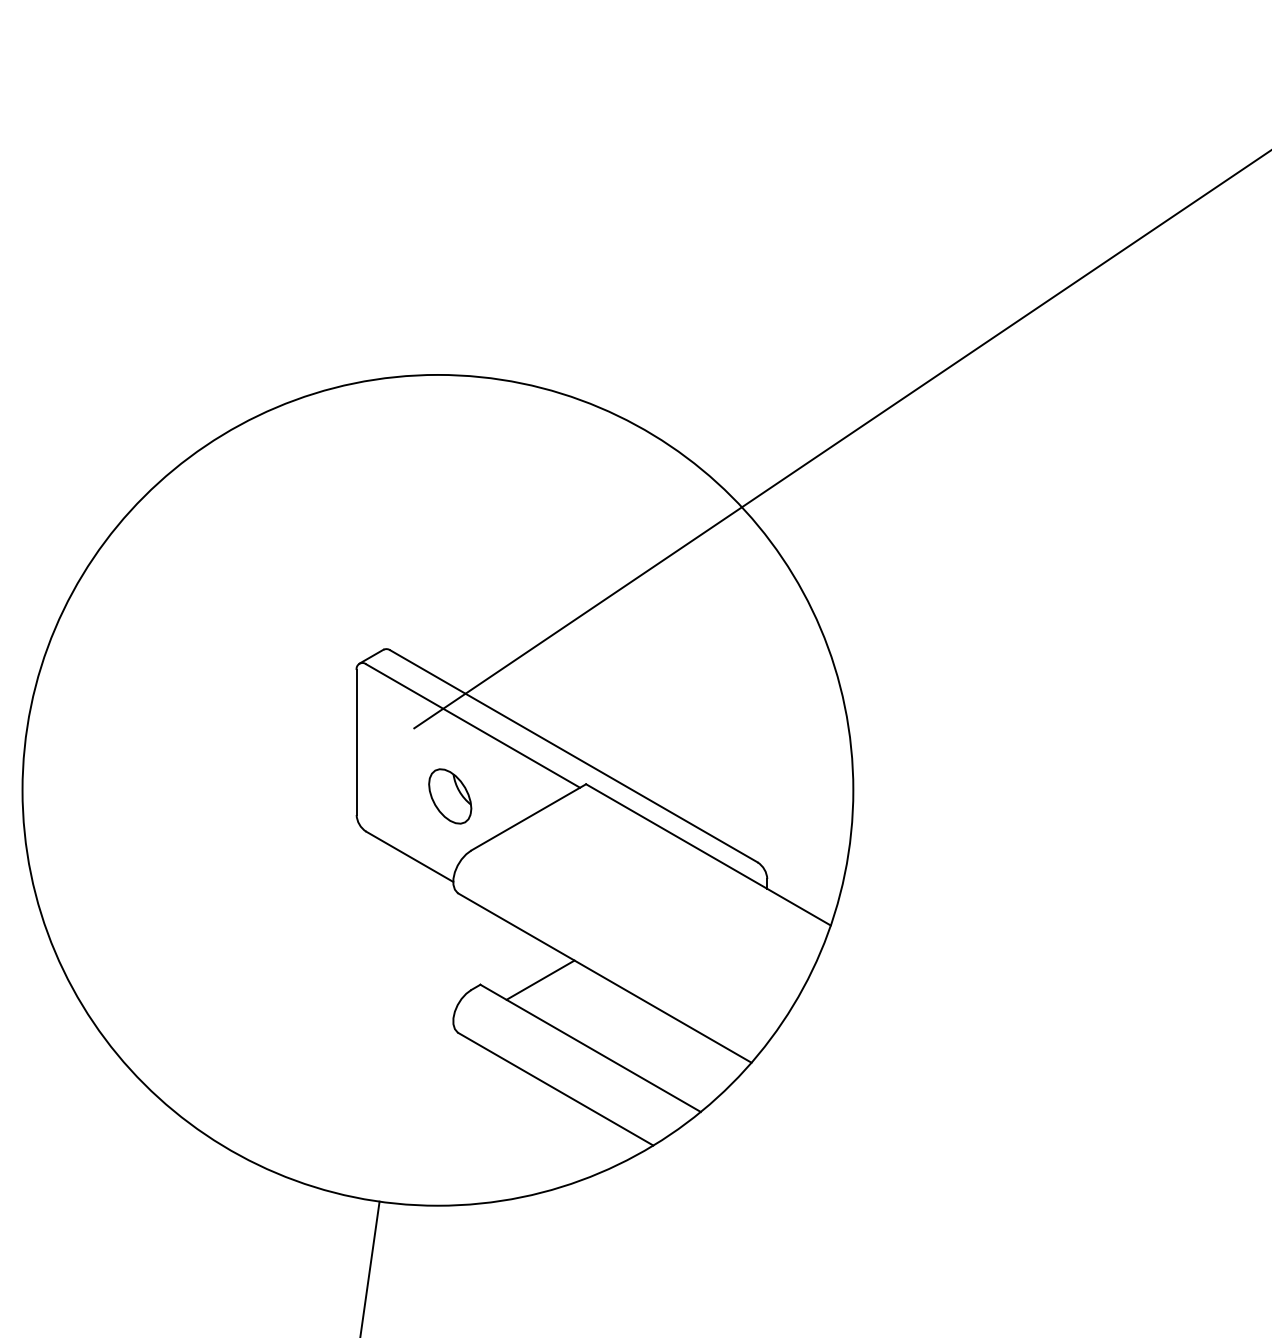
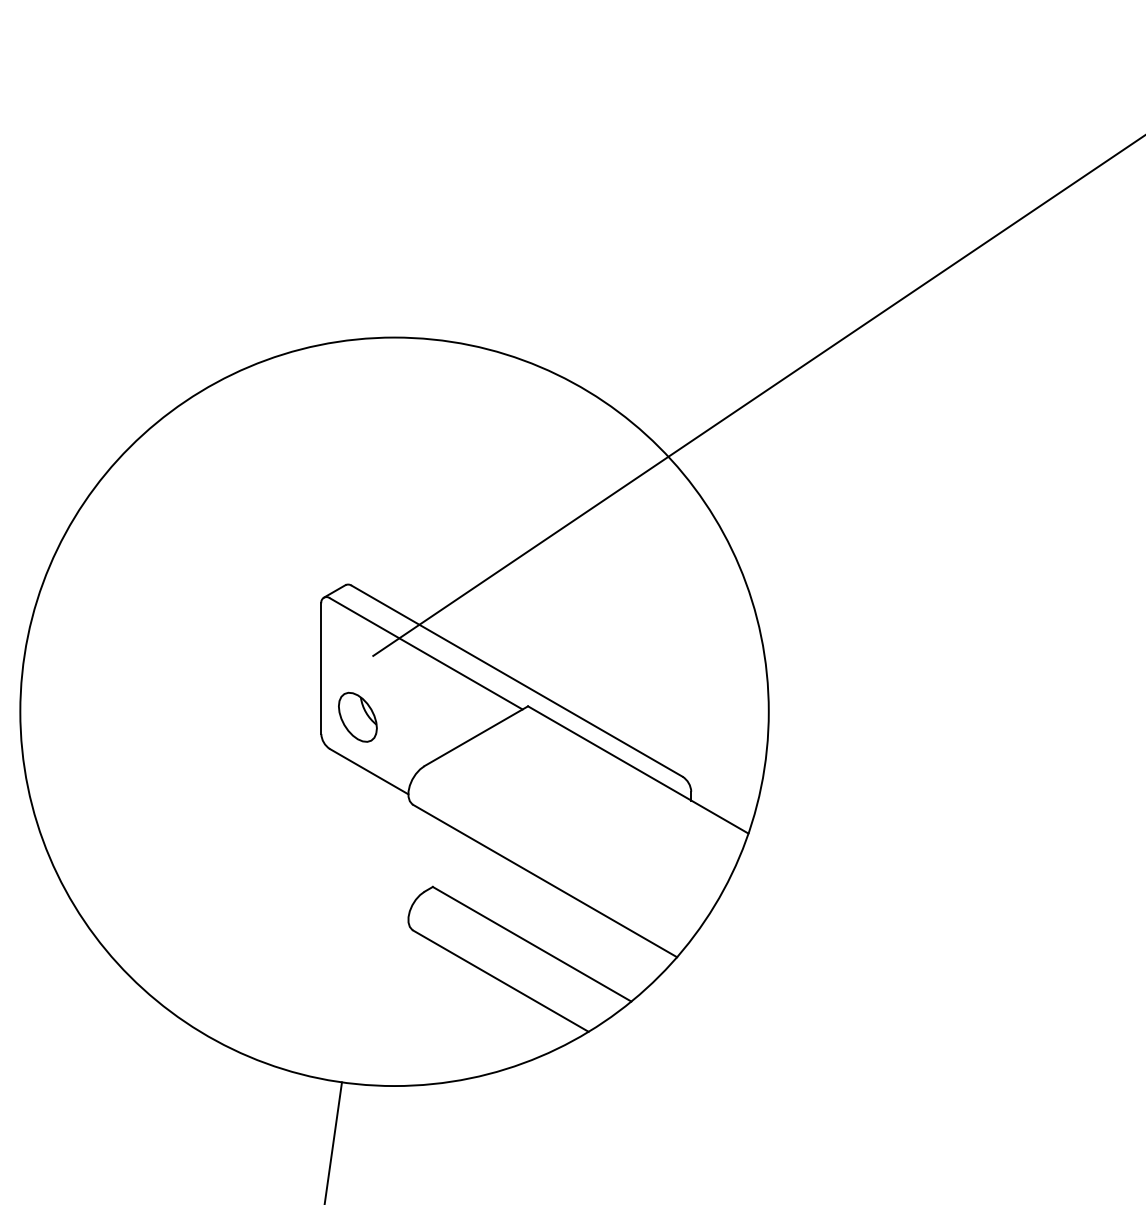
part: (450, 796) -> (358, 717), moved
line: (540, 979) -> (486, 882), removed

